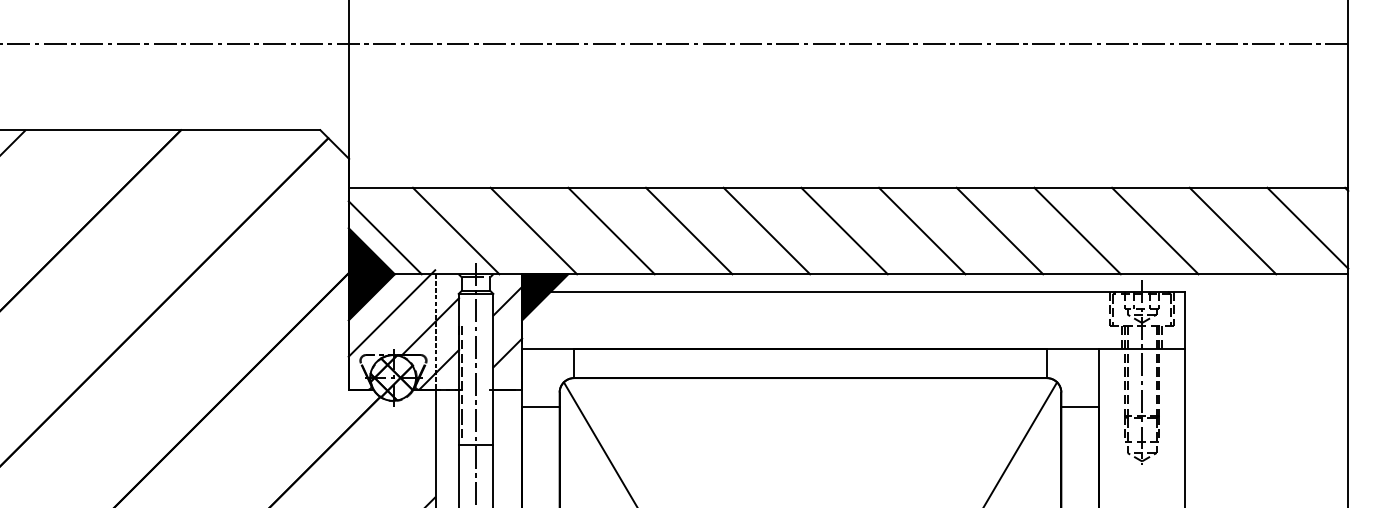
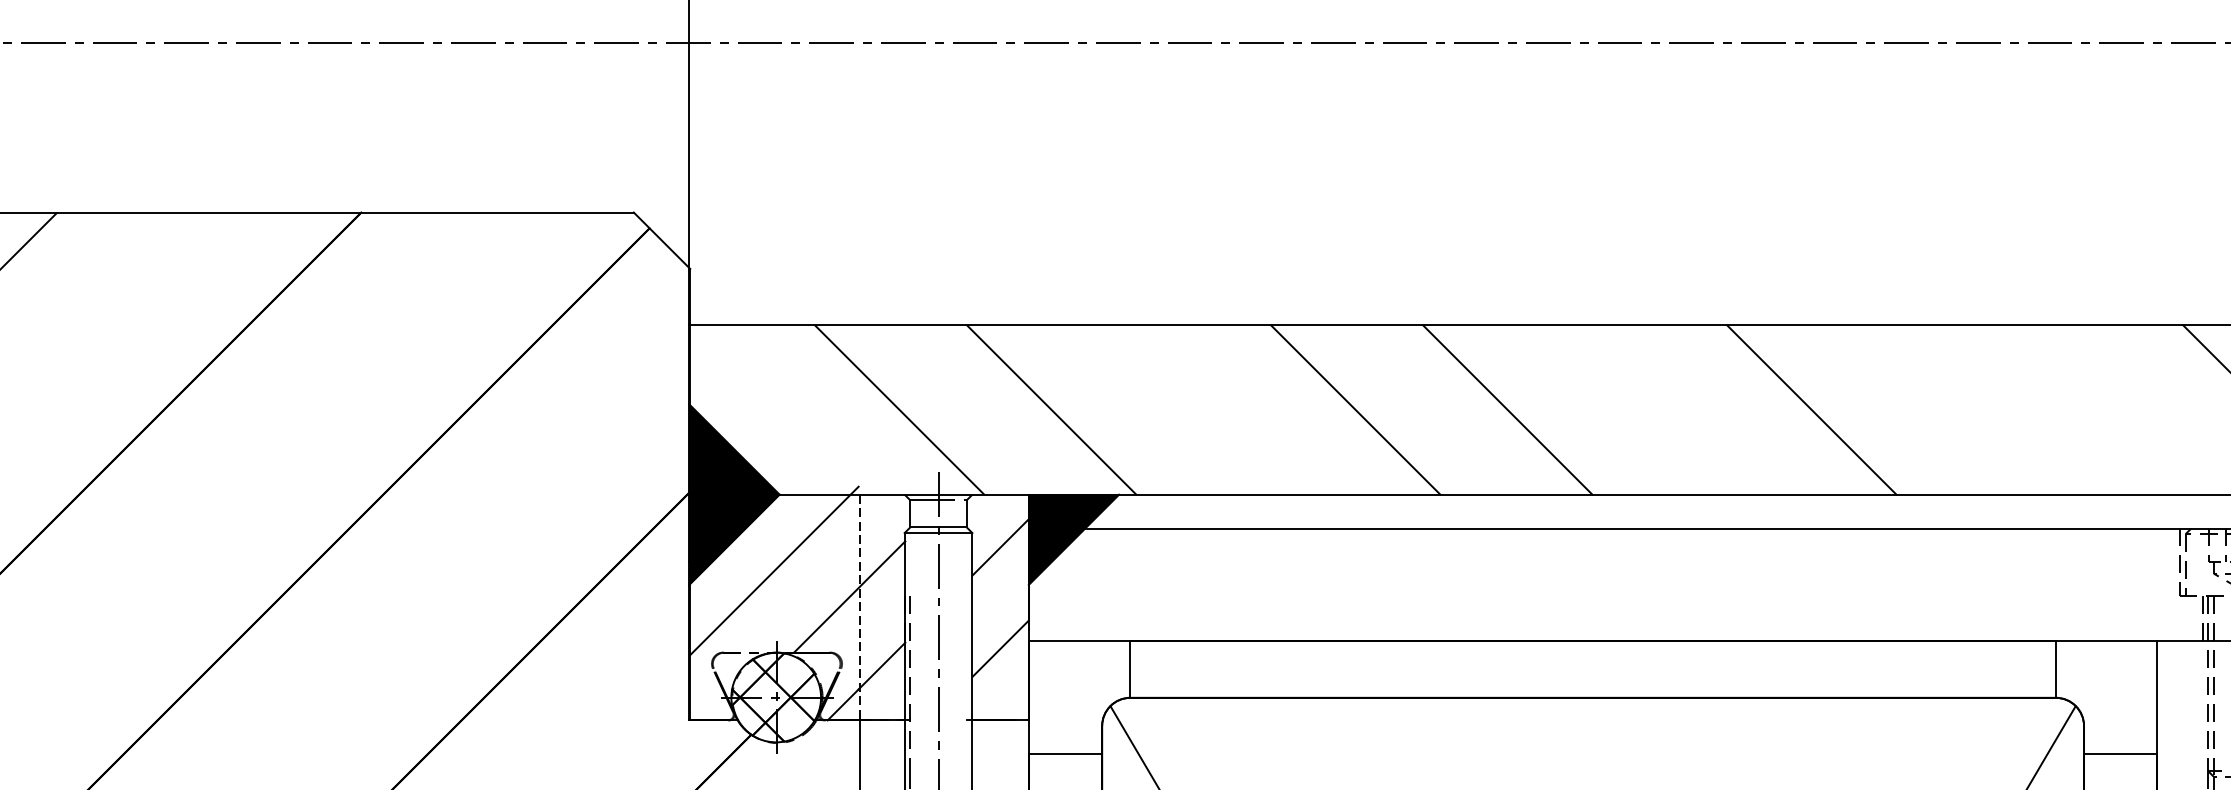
line: (611, 230) -> (1203, 408), removed
line: (844, 230) -> (1659, 408), removed
line: (999, 230) -> (1962, 408), removed
line: (1077, 230) -> (2115, 408), removed
line: (384, 237) -> (759, 422), removed

